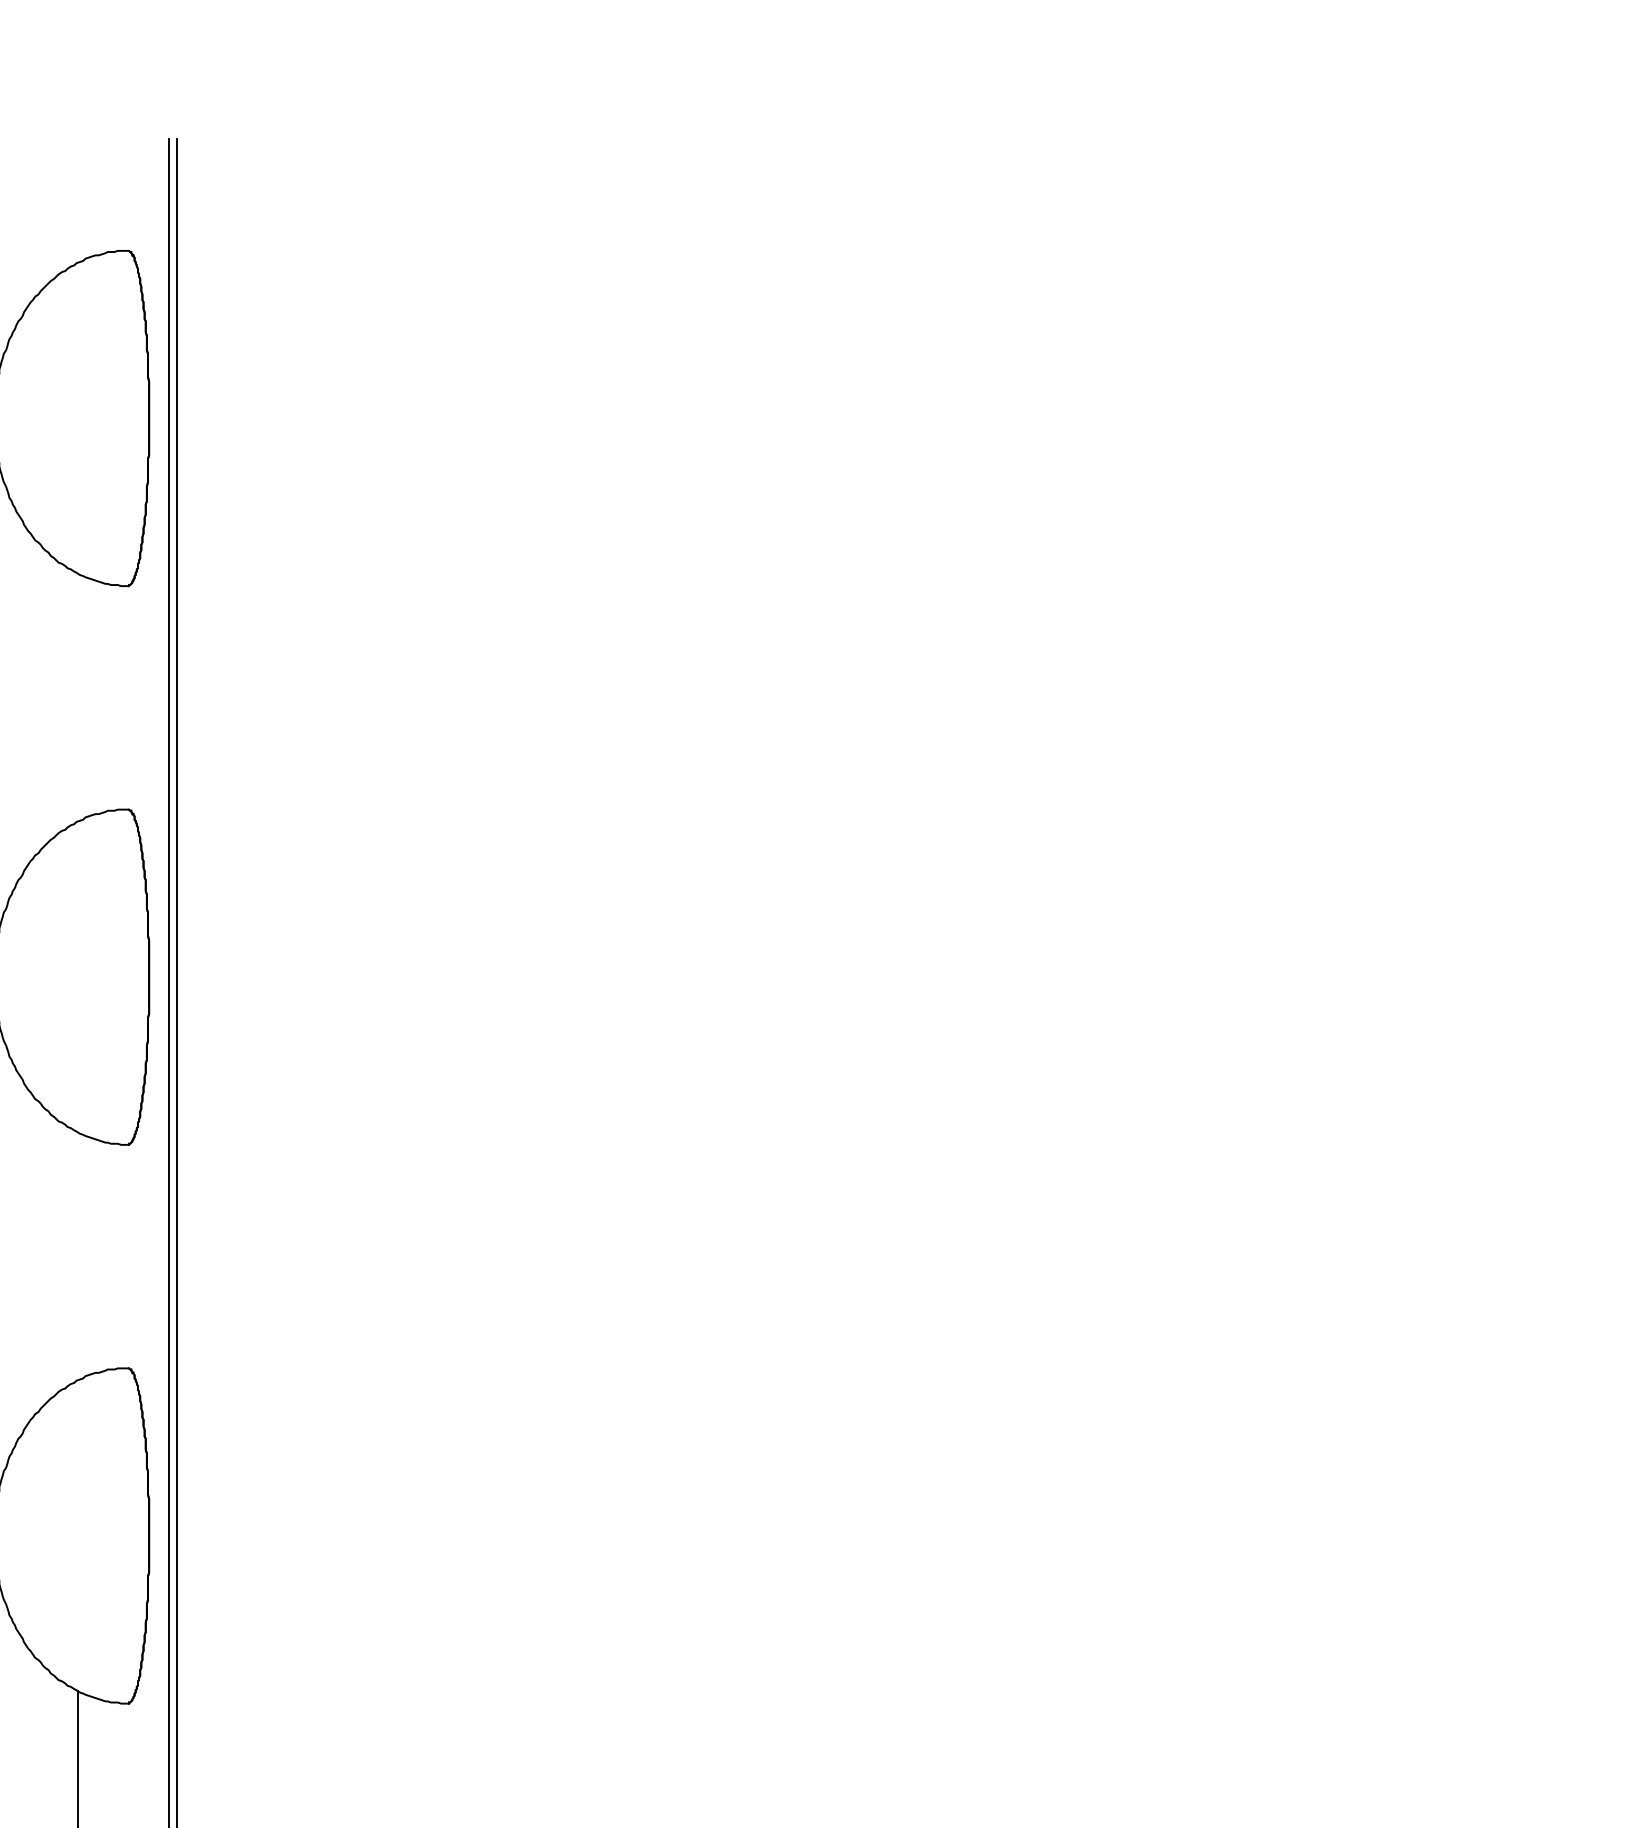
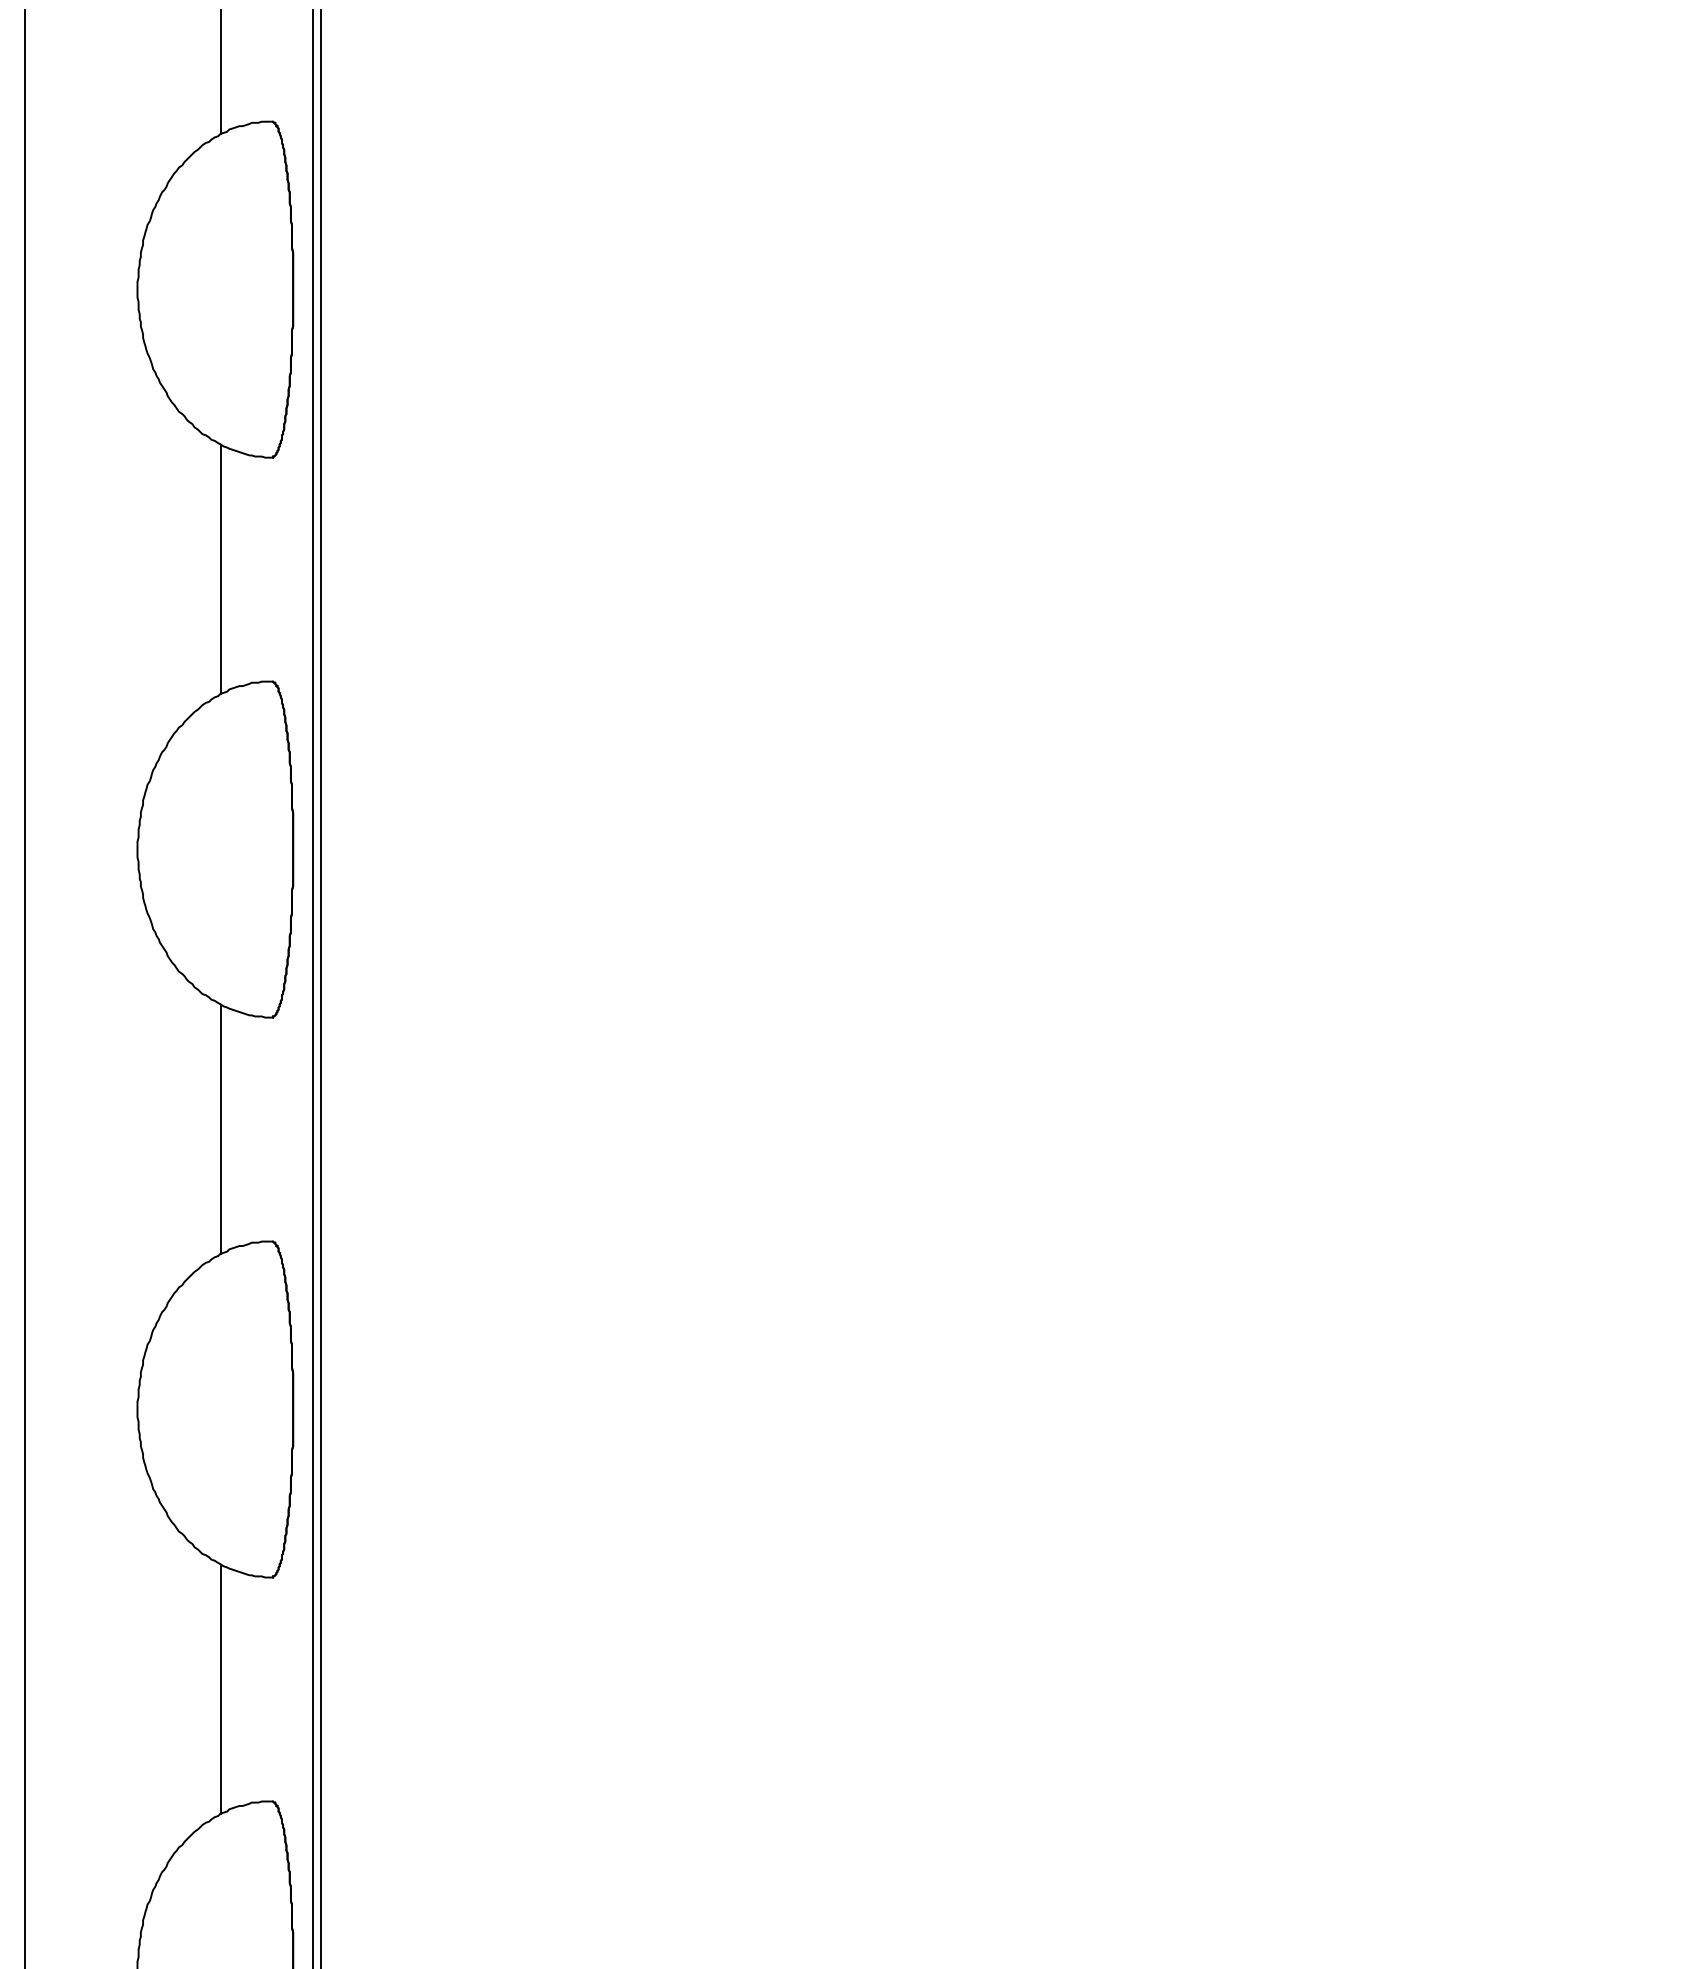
line: (77, 200) -> (221, 71), added
line: (77, 697) -> (221, 569), added
line: (77, 1256) -> (221, 1129), added

